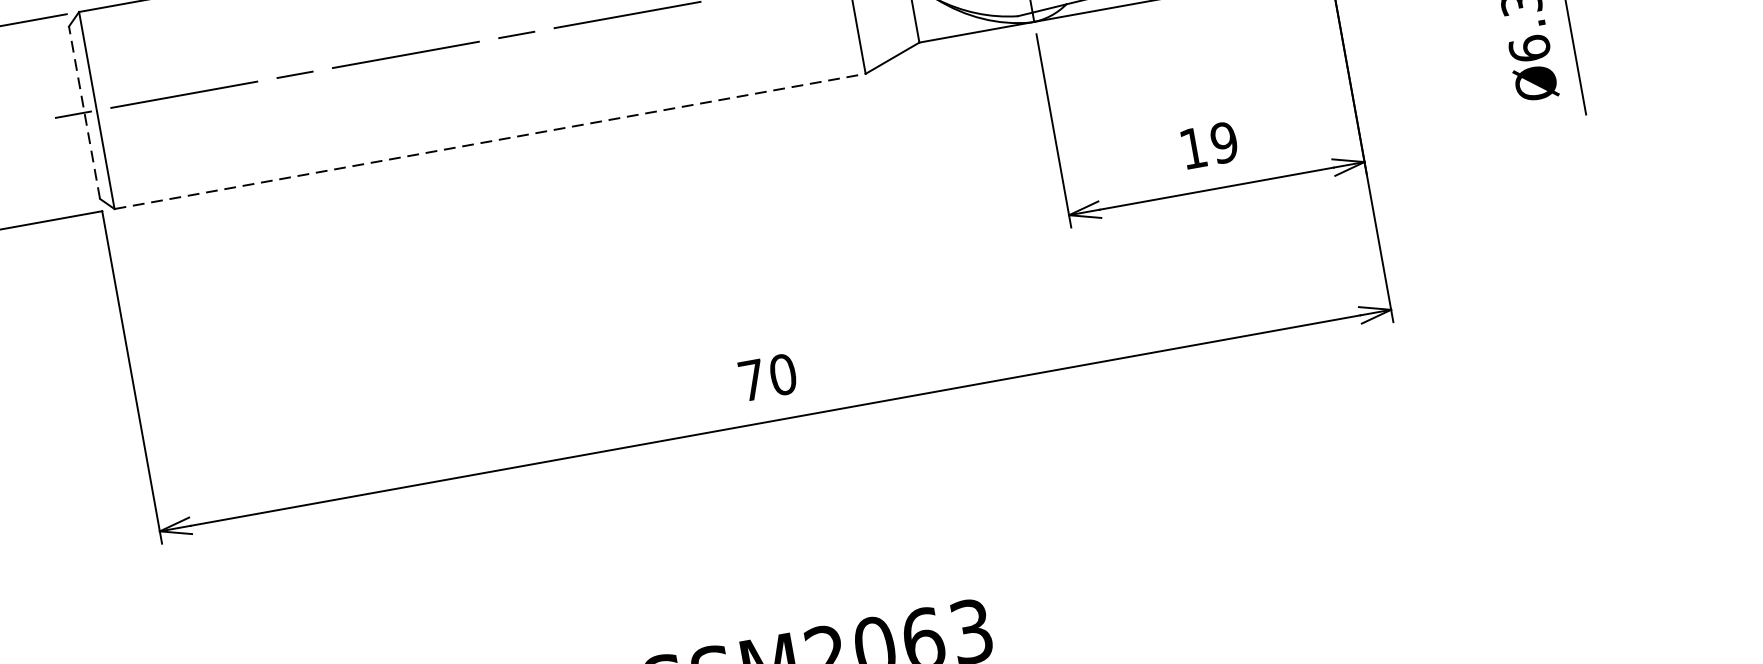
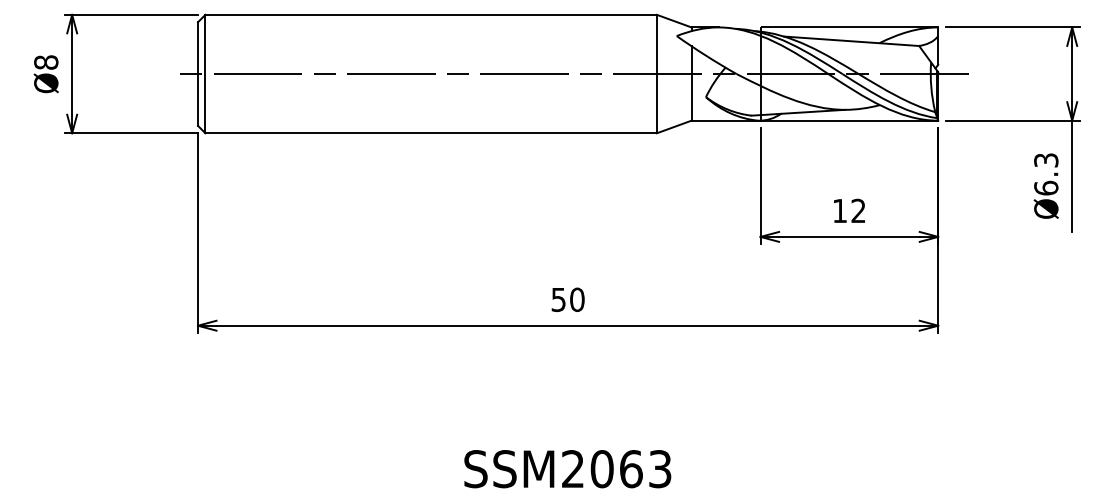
line: (85, 113) -> (198, 74), dashed -> solid
line: (490, 141) -> (431, 133), dashed -> solid
text: (1224, 141) -> (858, 210), 19 -> 12
text: (751, 381) -> (558, 300), 70 -> 50

